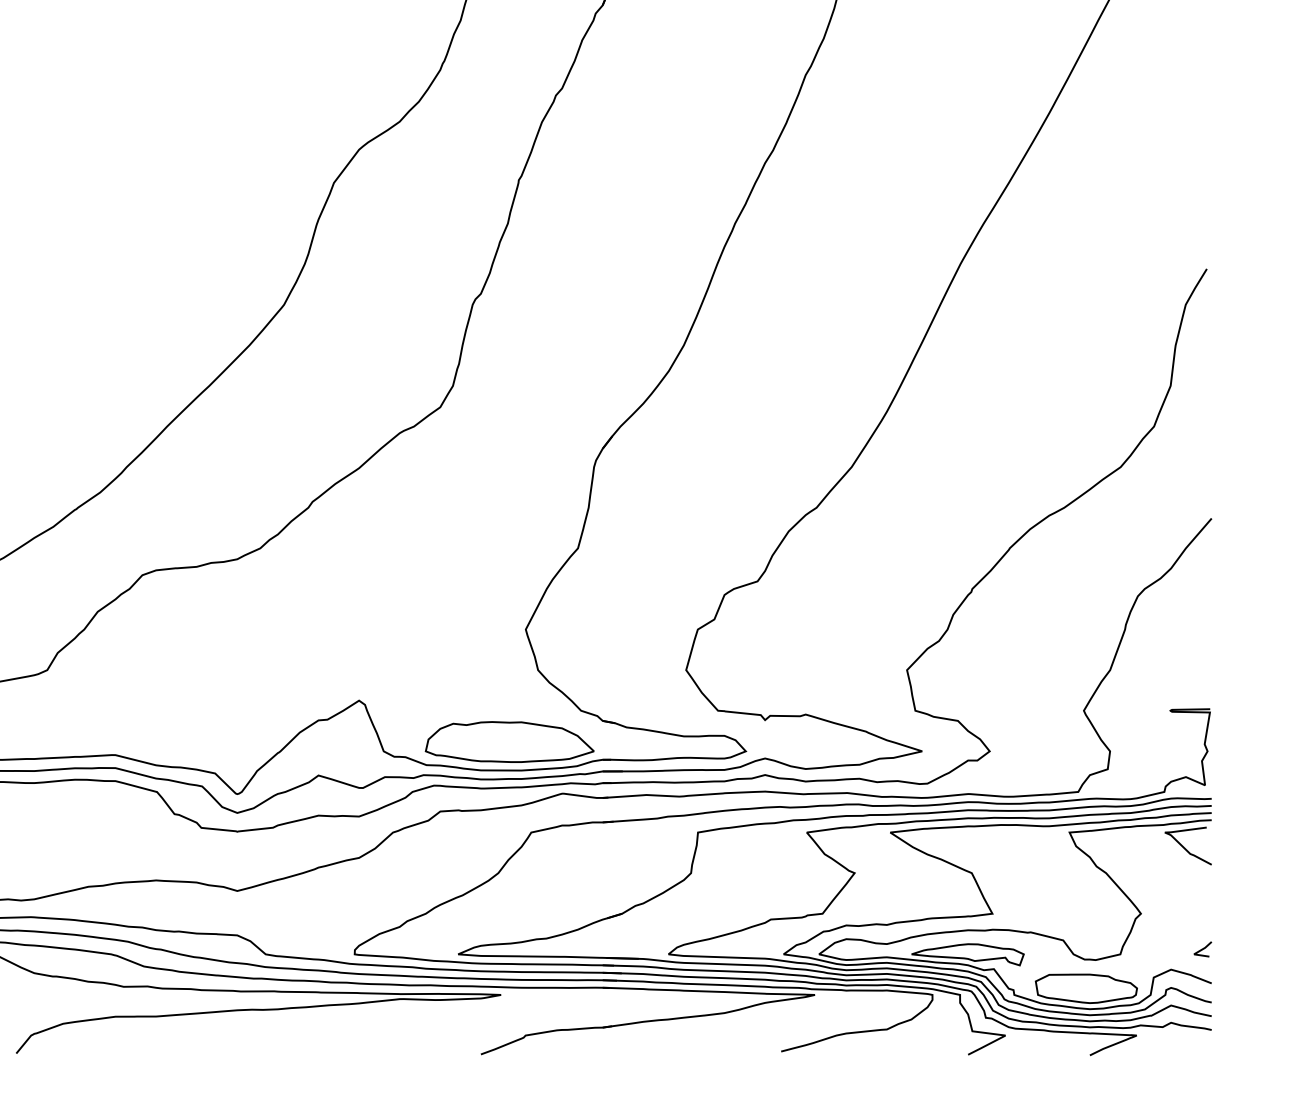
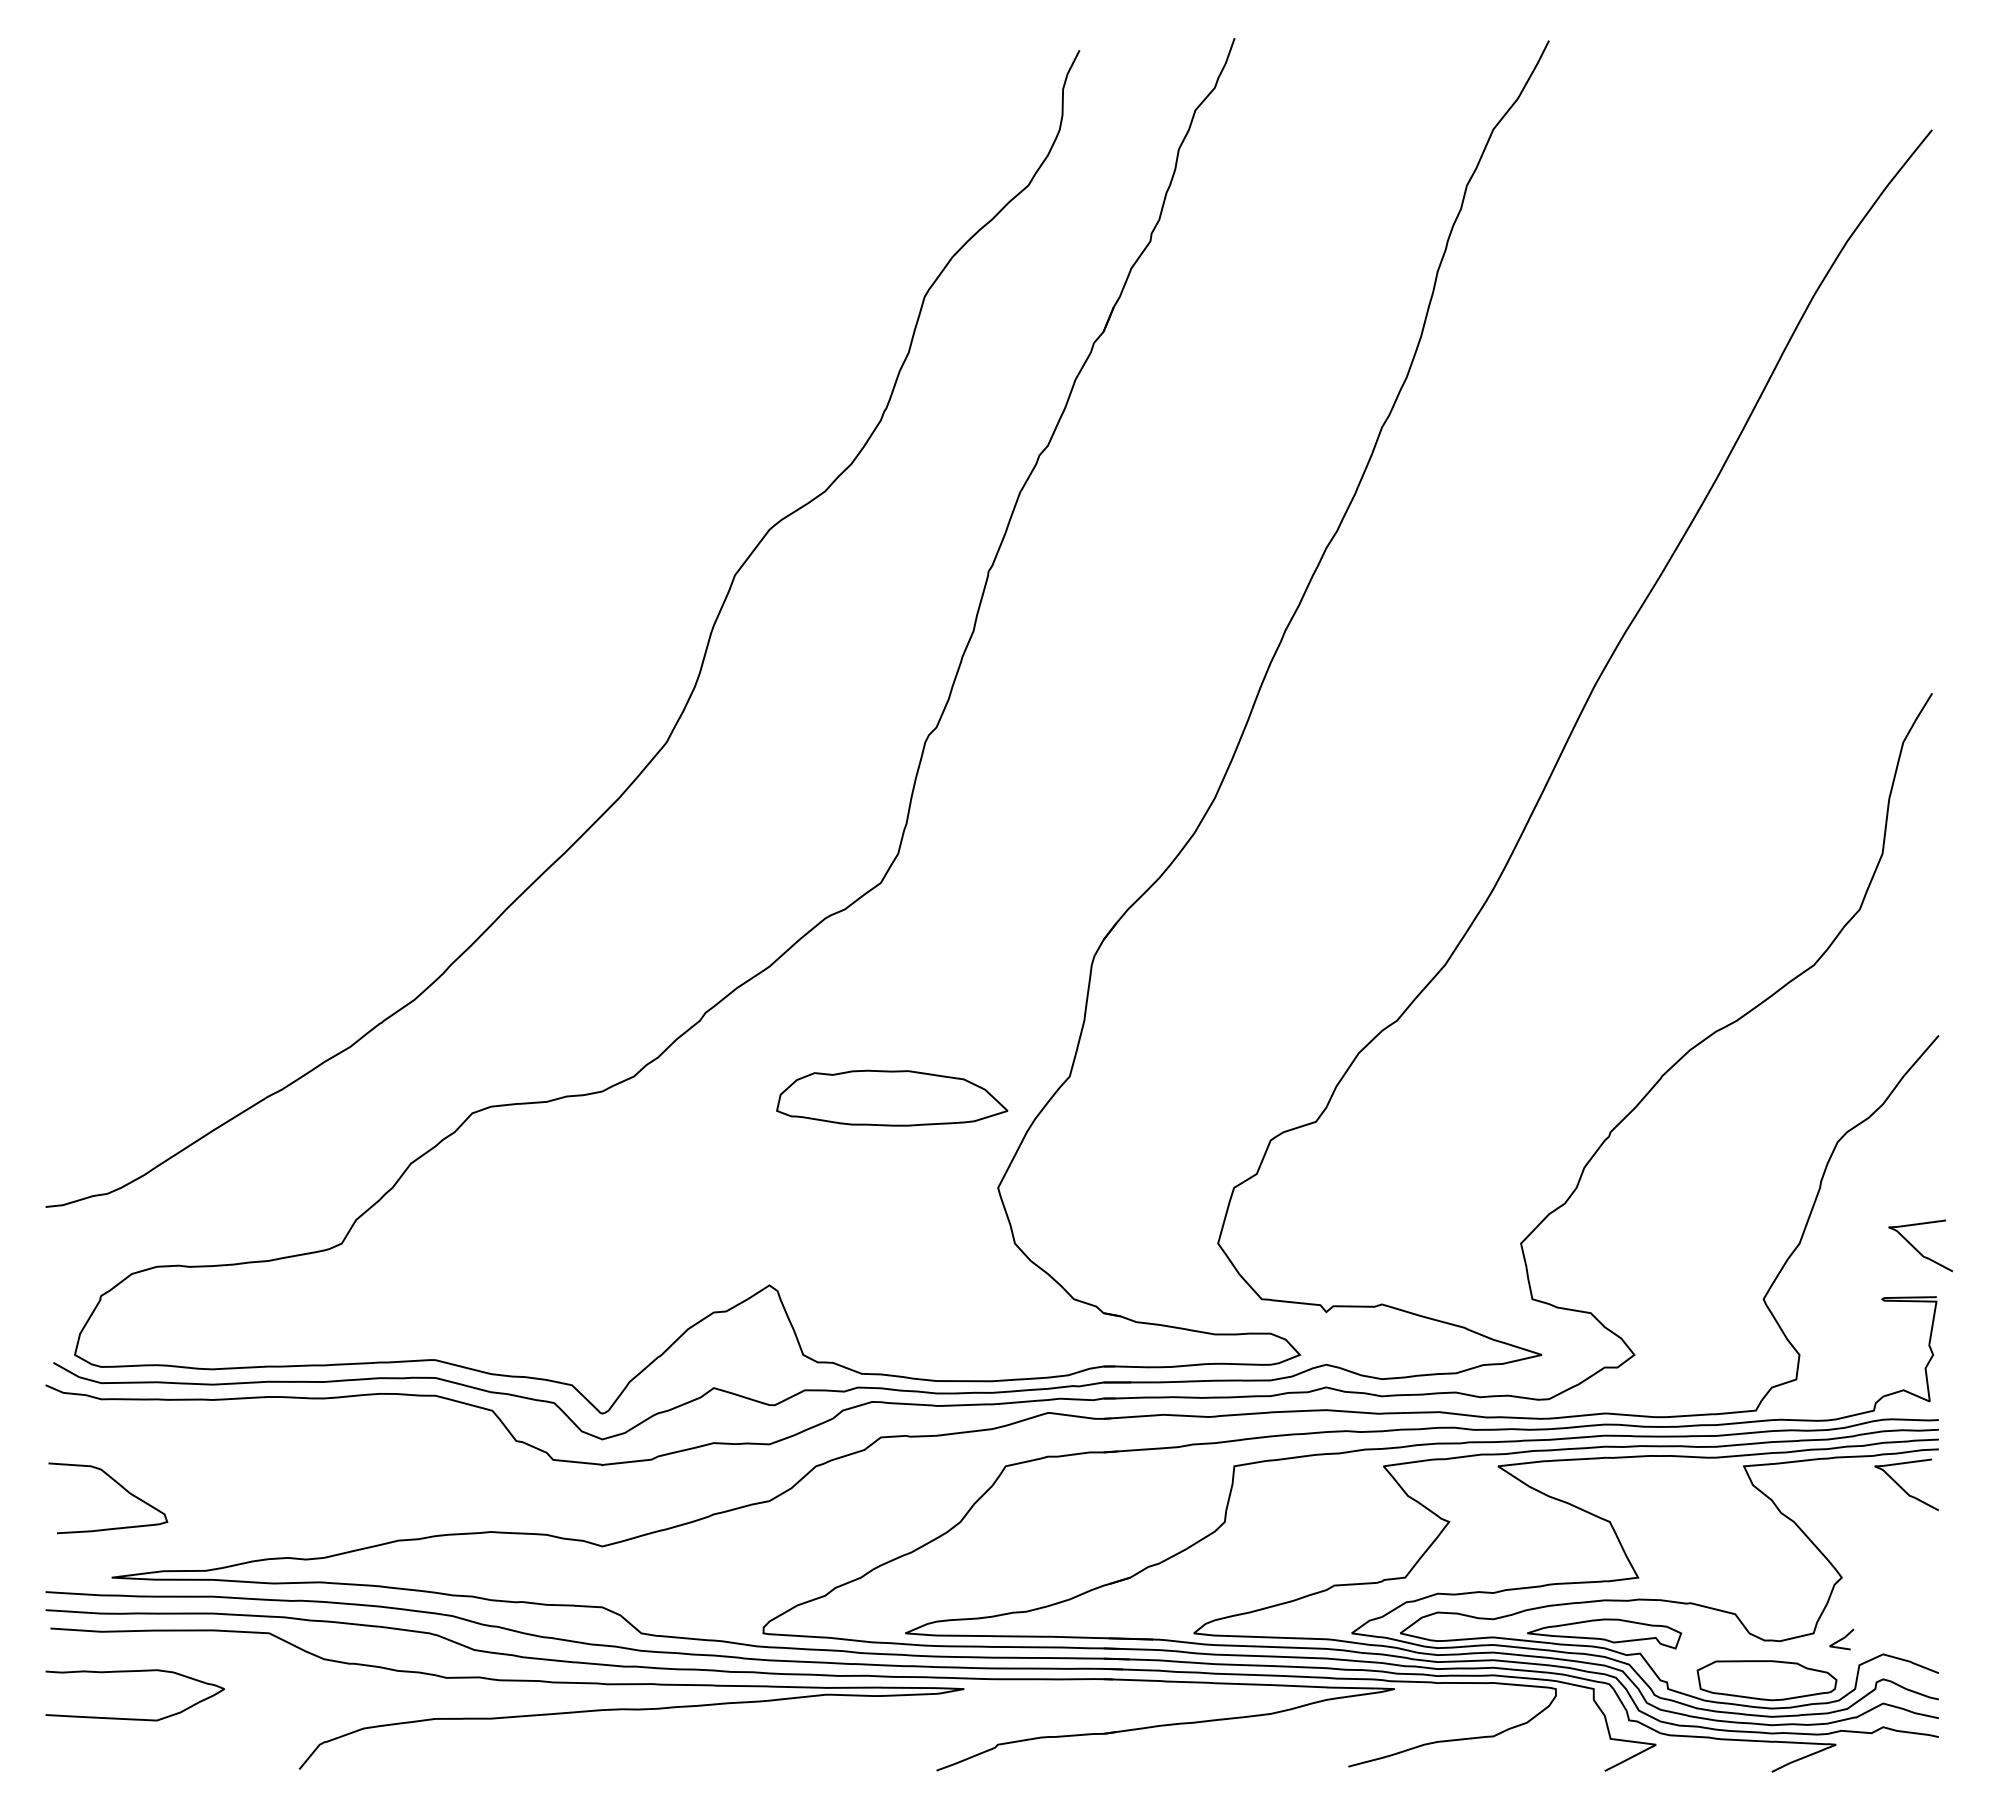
curve: (1195, 673) -> (1916, 1248), added
part: (510, 741) -> (892, 1097), moved
line: (1202, 949) -> (1841, 1639), moved

